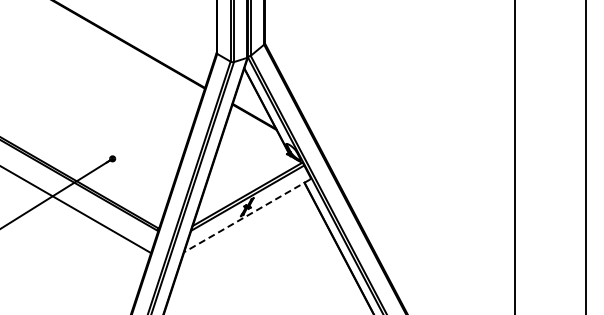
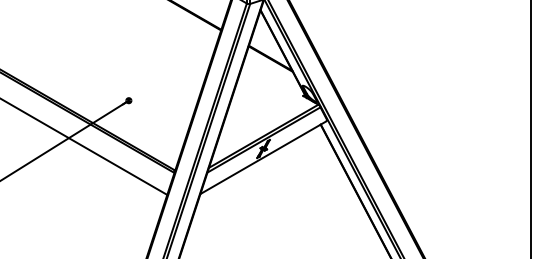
line: (246, 216) -> (262, 158), dashed -> solid

